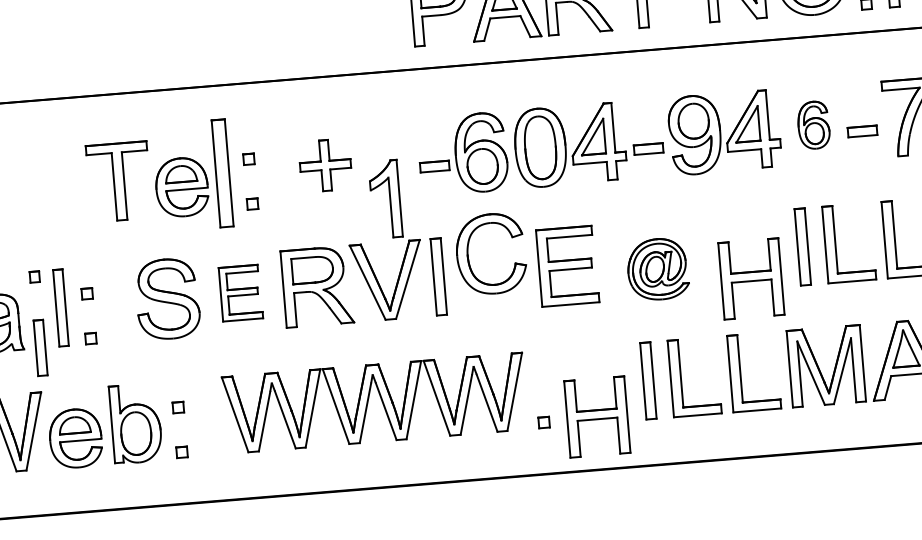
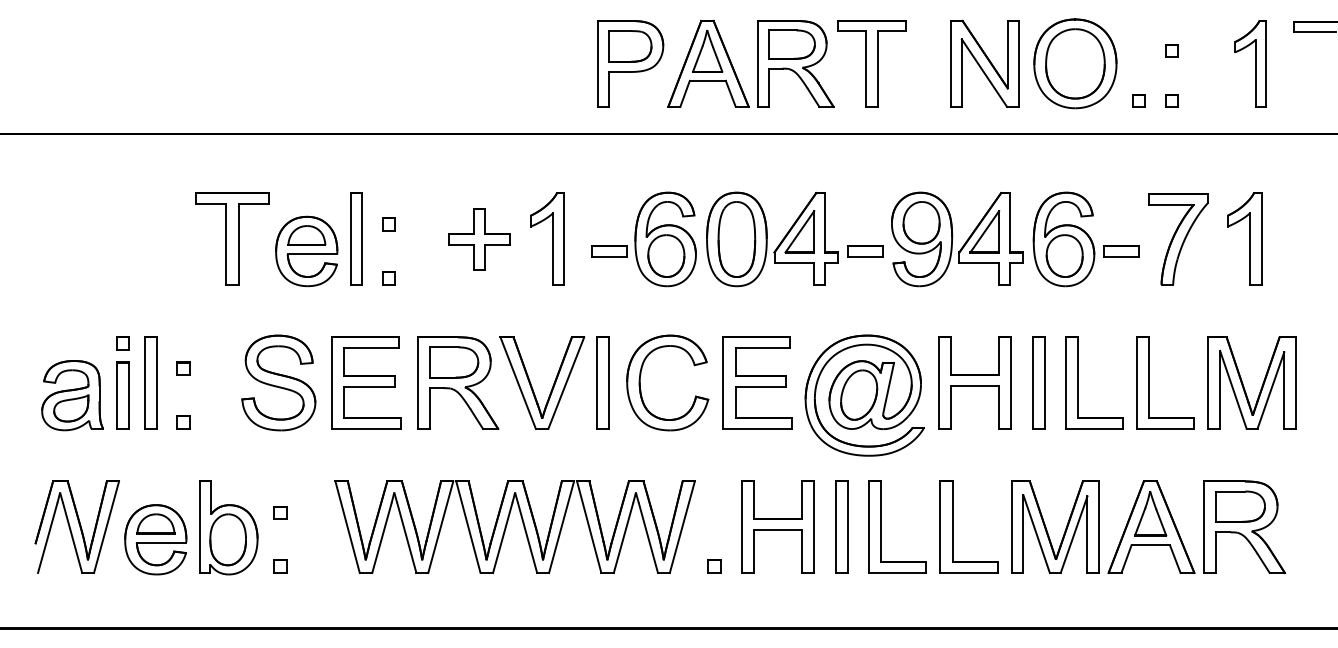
part: (813, 125) -> (1063, 239), size x1.67
part: (222, 173) -> (356, 238), size x0.71
part: (385, 199) -> (547, 238), moved
part: (469, 261) -> (641, 389), moved
part: (657, 269) -> (864, 395), size x1.67
part: (751, 278) -> (974, 382), moved
part: (240, 292) -> (366, 382), size x1.43
part: (40, 347) -> (122, 395), moved
part: (596, 416) -> (777, 526), moved

